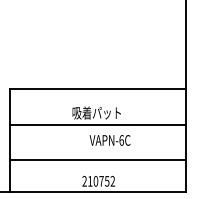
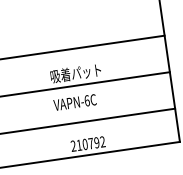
text: (109, 140) -> (74, 102), moved
text: (106, 181) -> (96, 143), 210752 -> 210792

